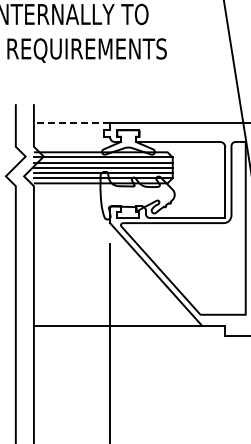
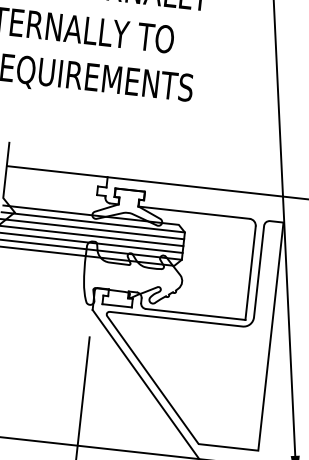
line: (71, 122) -> (56, 171), dashed -> solid

